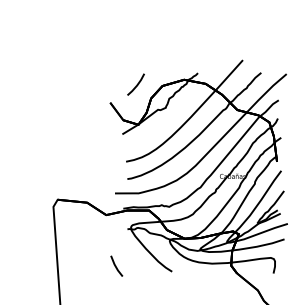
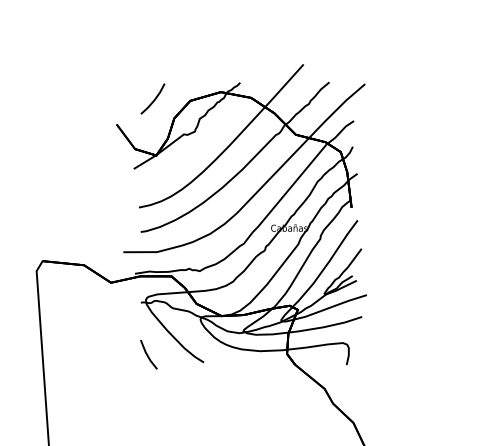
line: (115, 266) -> (147, 354), moved

